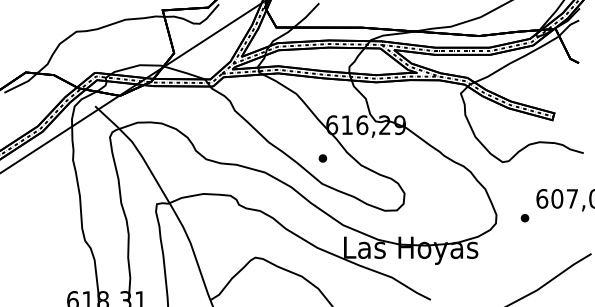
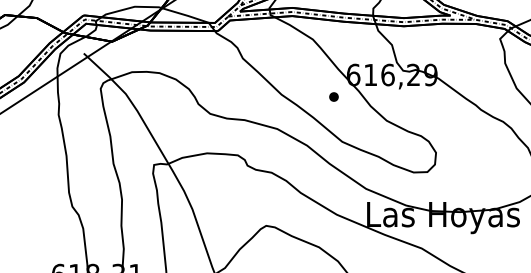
part: (322, 158) -> (333, 97), moved

